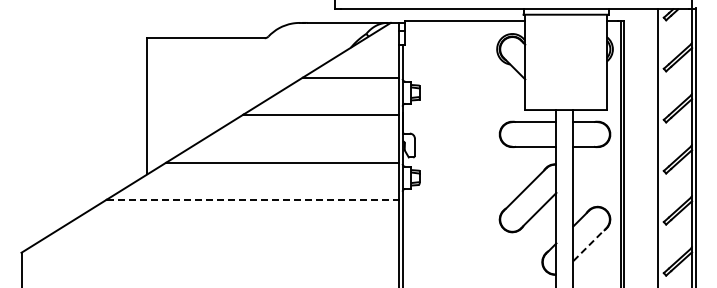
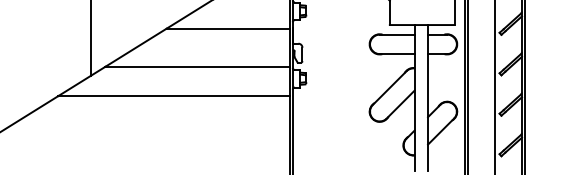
line: (253, 199) -> (174, 95), dashed -> solid
line: (590, 244) -> (441, 131), dashed -> solid

